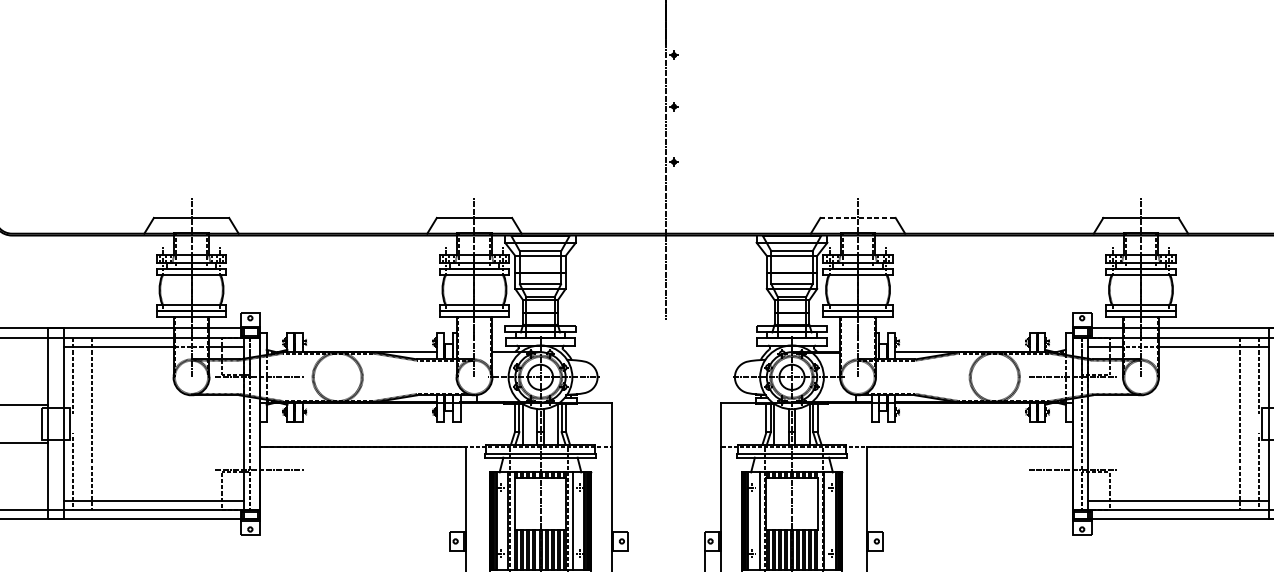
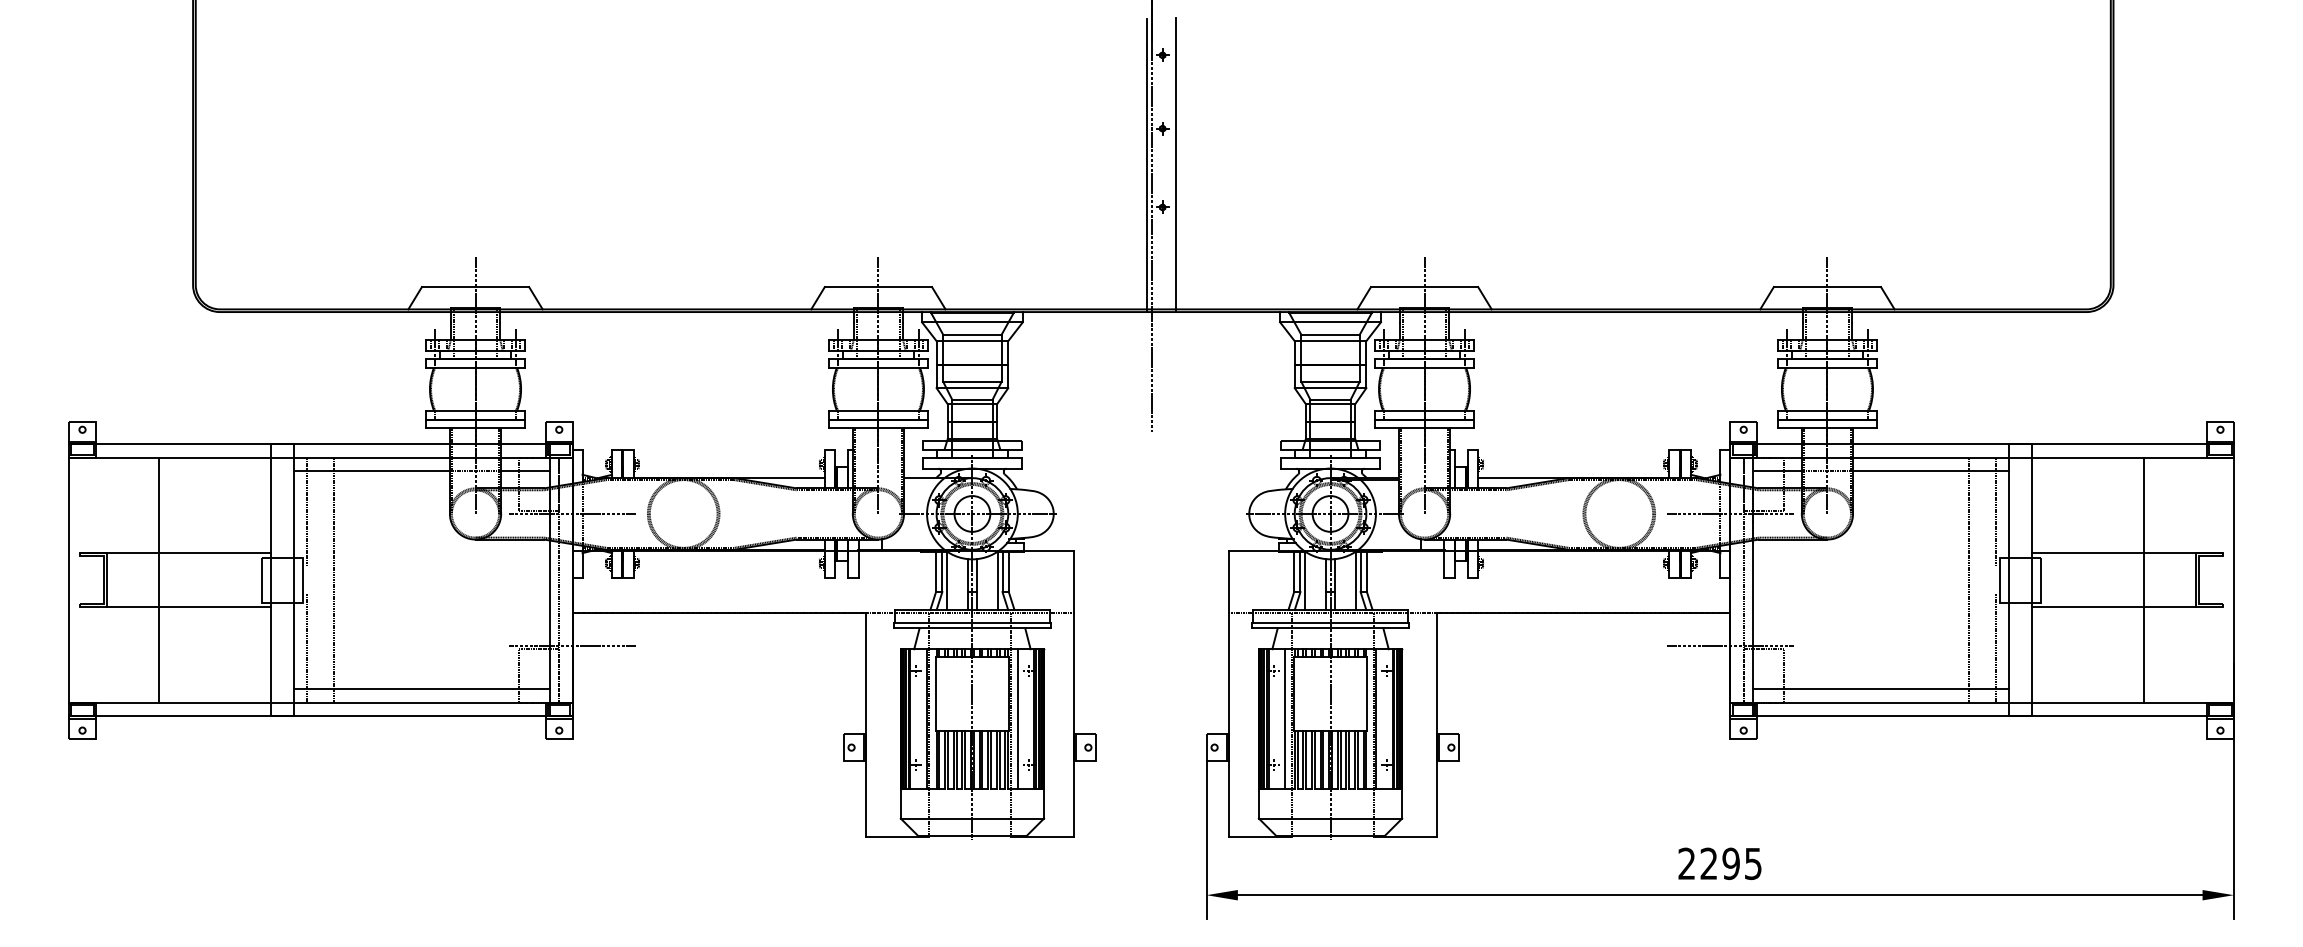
line: (663, 132) -> (1147, 165), added
line: (683, 132) -> (1176, 165), added
line: (857, 218) -> (1424, 287), dashed -> solid

